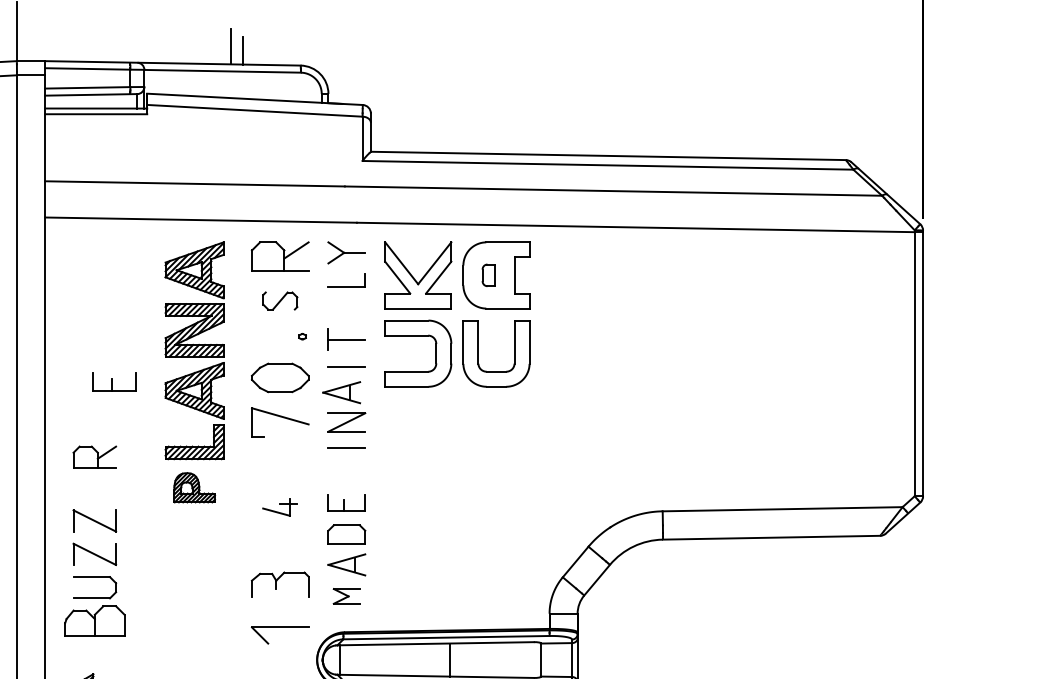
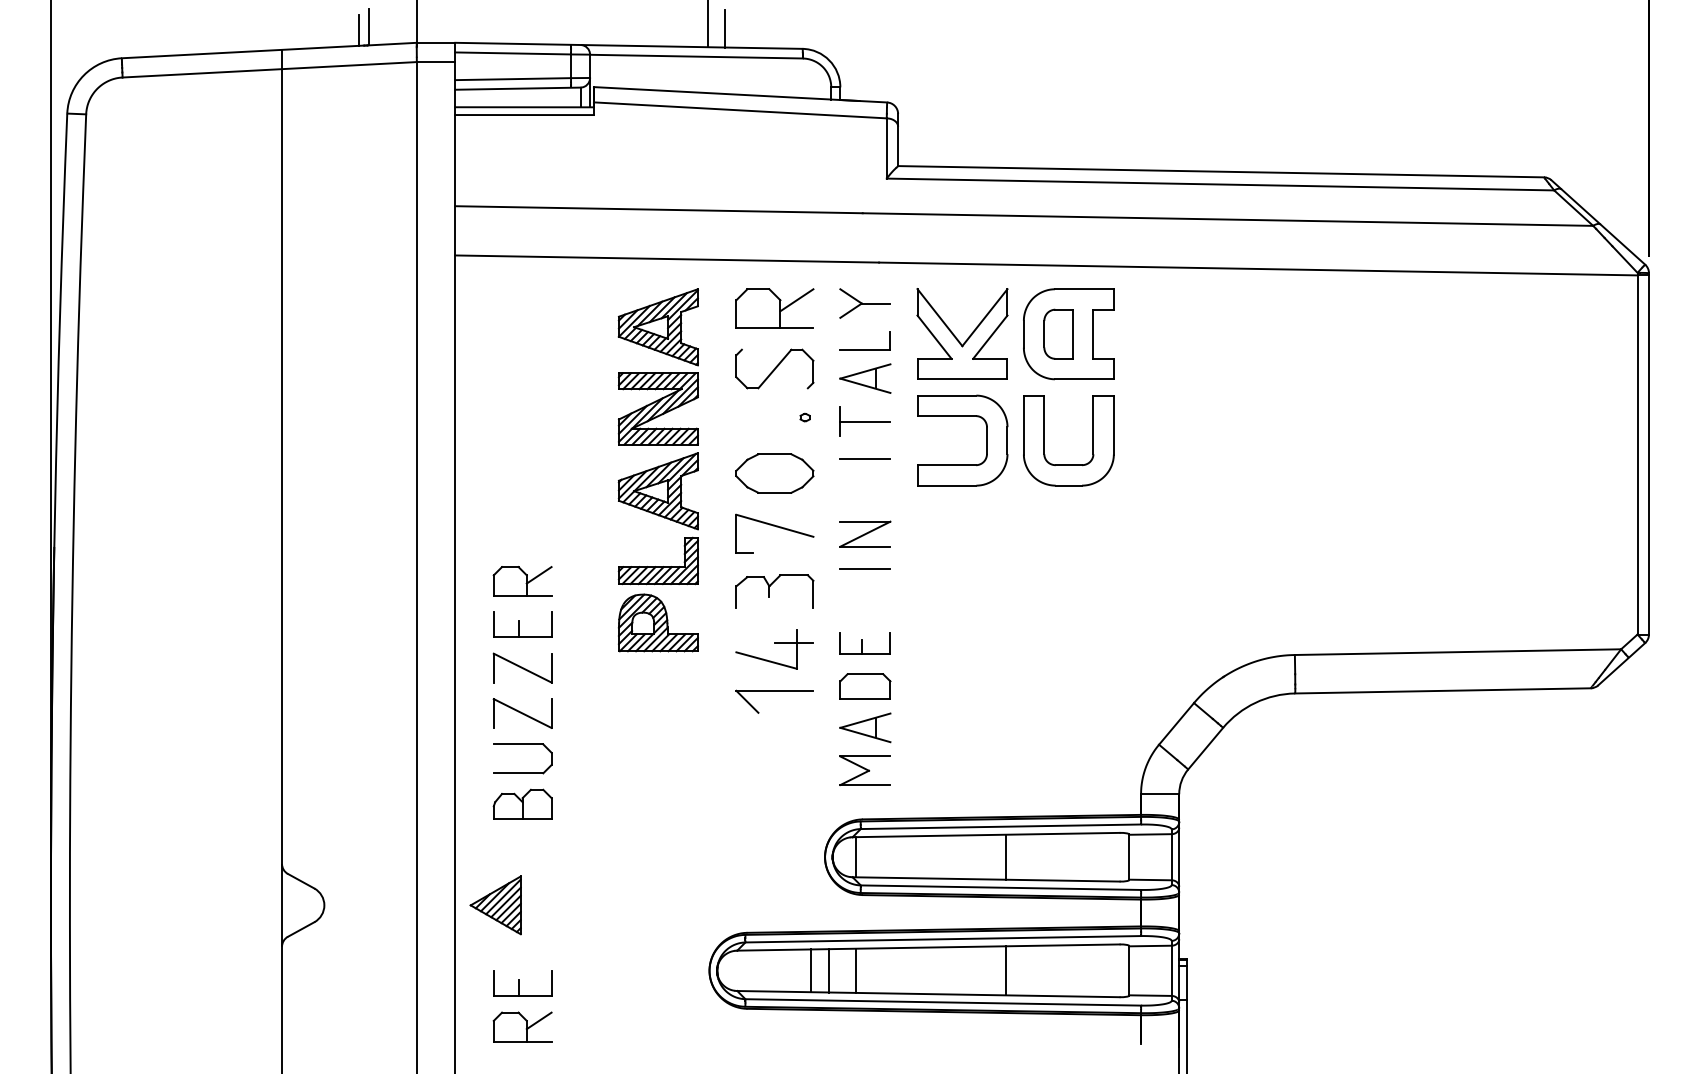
part: (488, 274) -> (1058, 333), size x1.67
part: (280, 300) -> (774, 368), size x1.67
part: (114, 381) -> (522, 624), moved
part: (341, 392) -> (865, 378), moved
part: (194, 487) -> (658, 622), size x1.43
part: (280, 507) -> (774, 649), size x1.67
part: (280, 584) -> (774, 591), moved
part: (346, 596) -> (864, 770), size x1.43
part: (94, 620) -> (522, 803), size x0.71
part: (280, 627) -> (774, 691), moved

